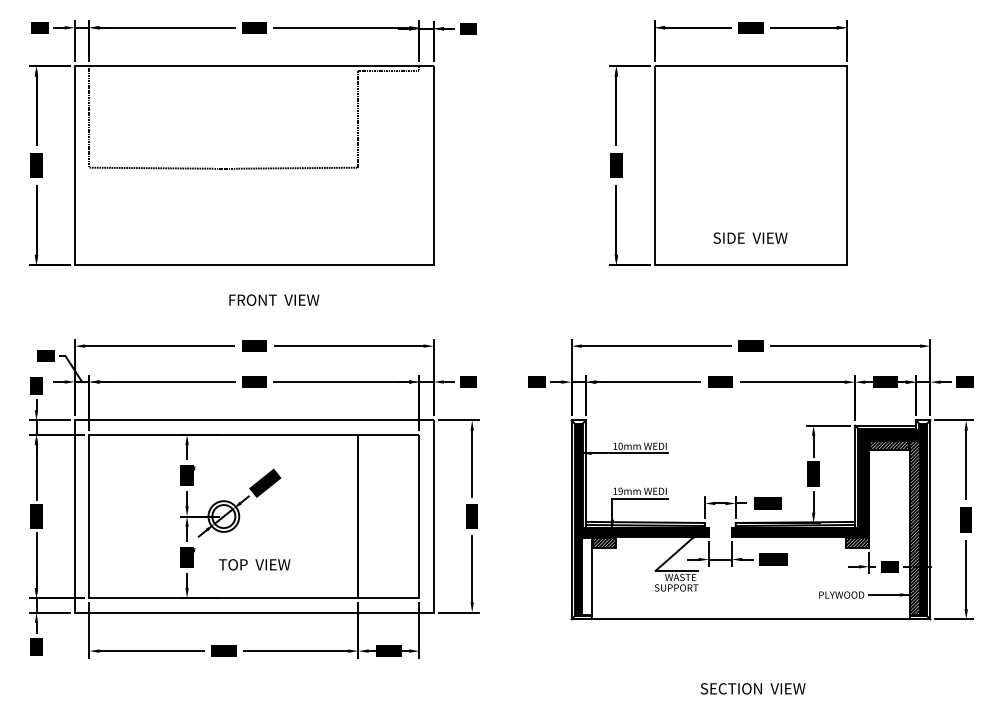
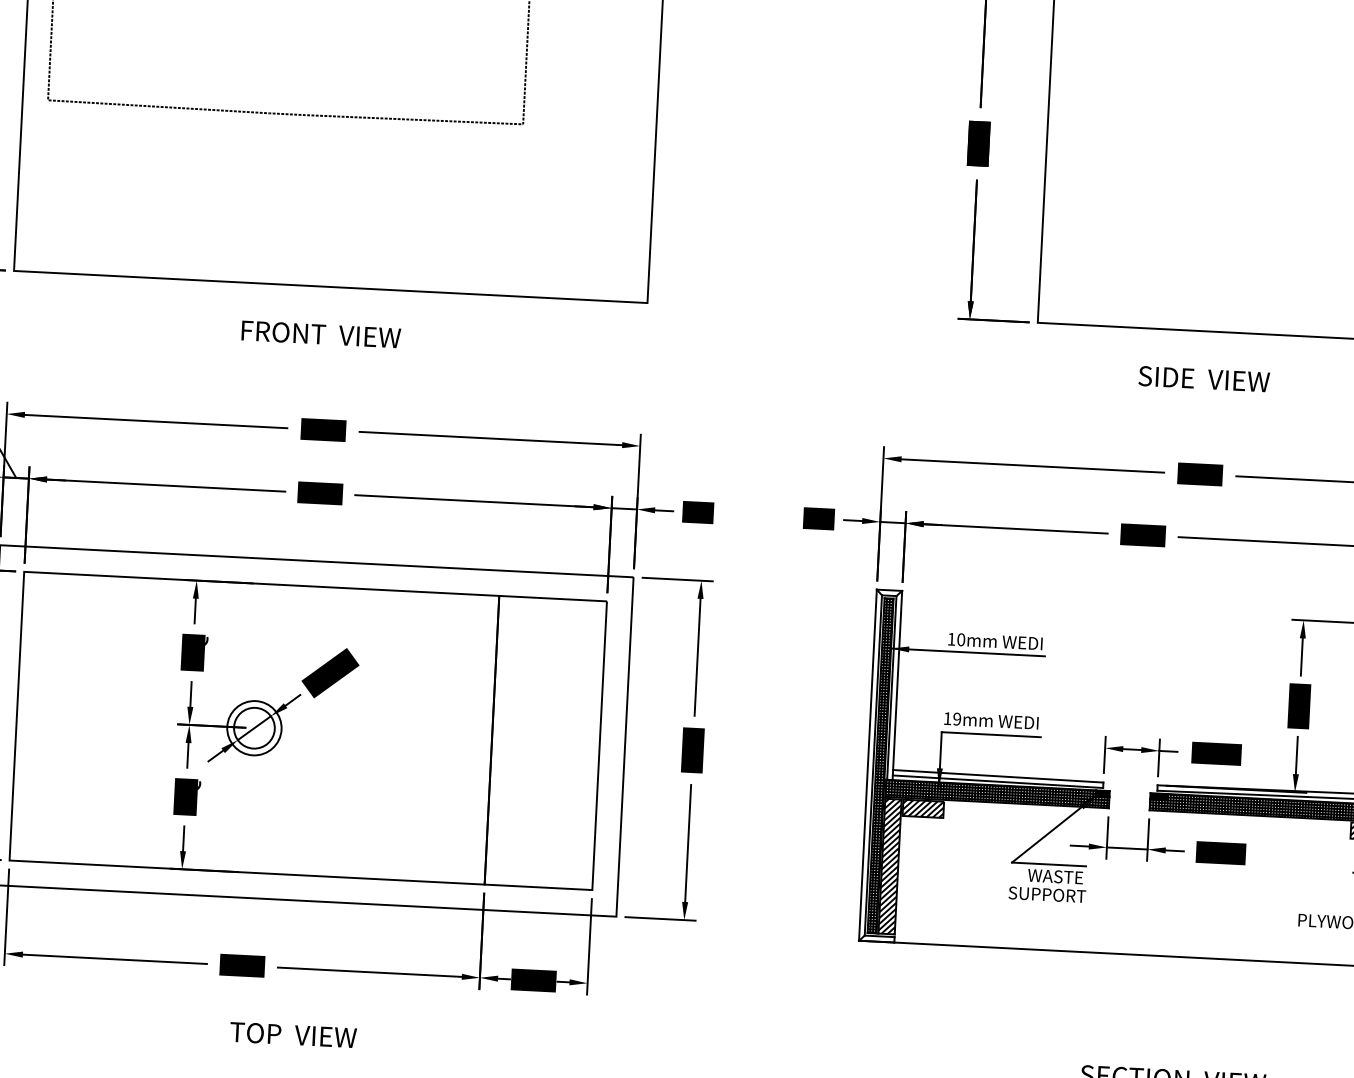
text: (750, 237) -> (1204, 377), moved
text: (274, 299) -> (321, 333), moved
text: (254, 564) -> (293, 1034), moved
hatch: (586, 576) -> (889, 866), added

